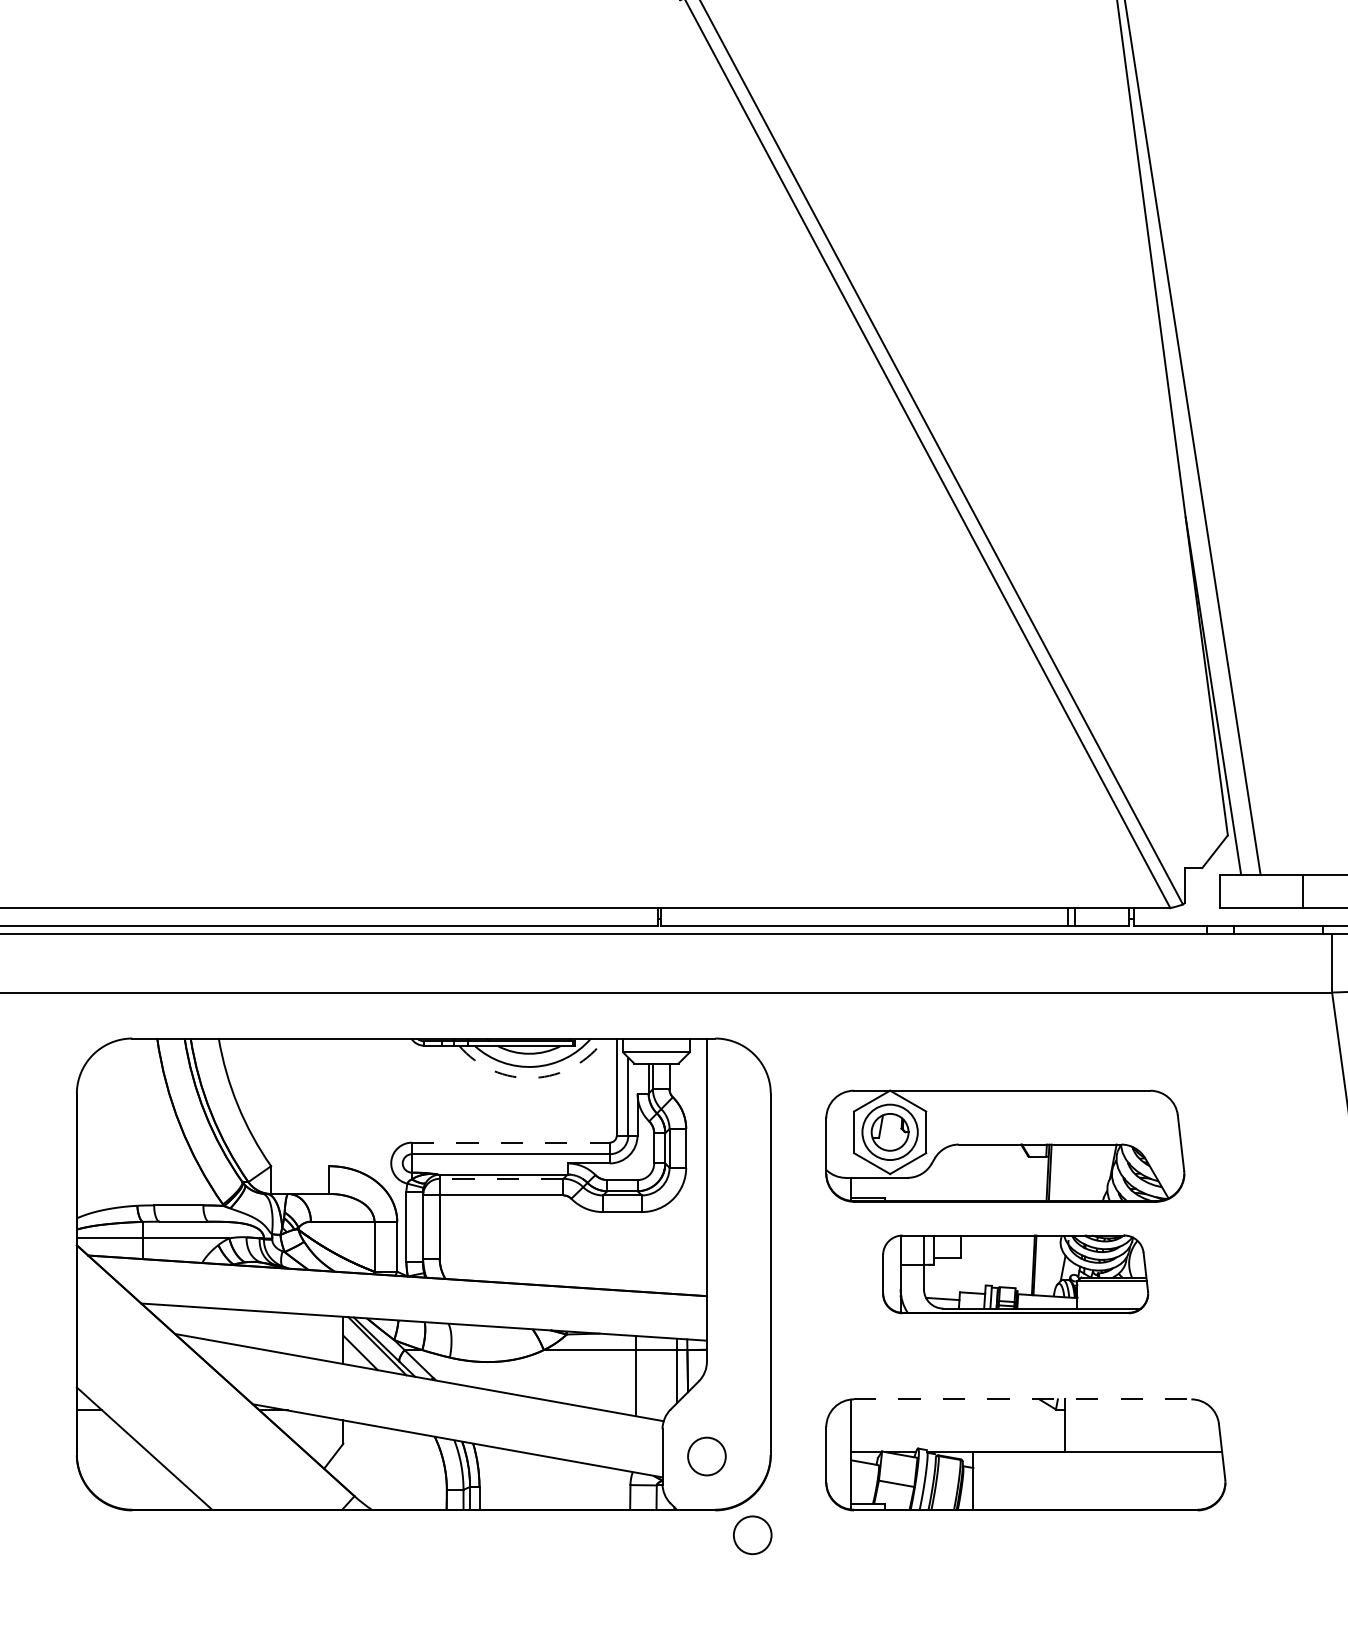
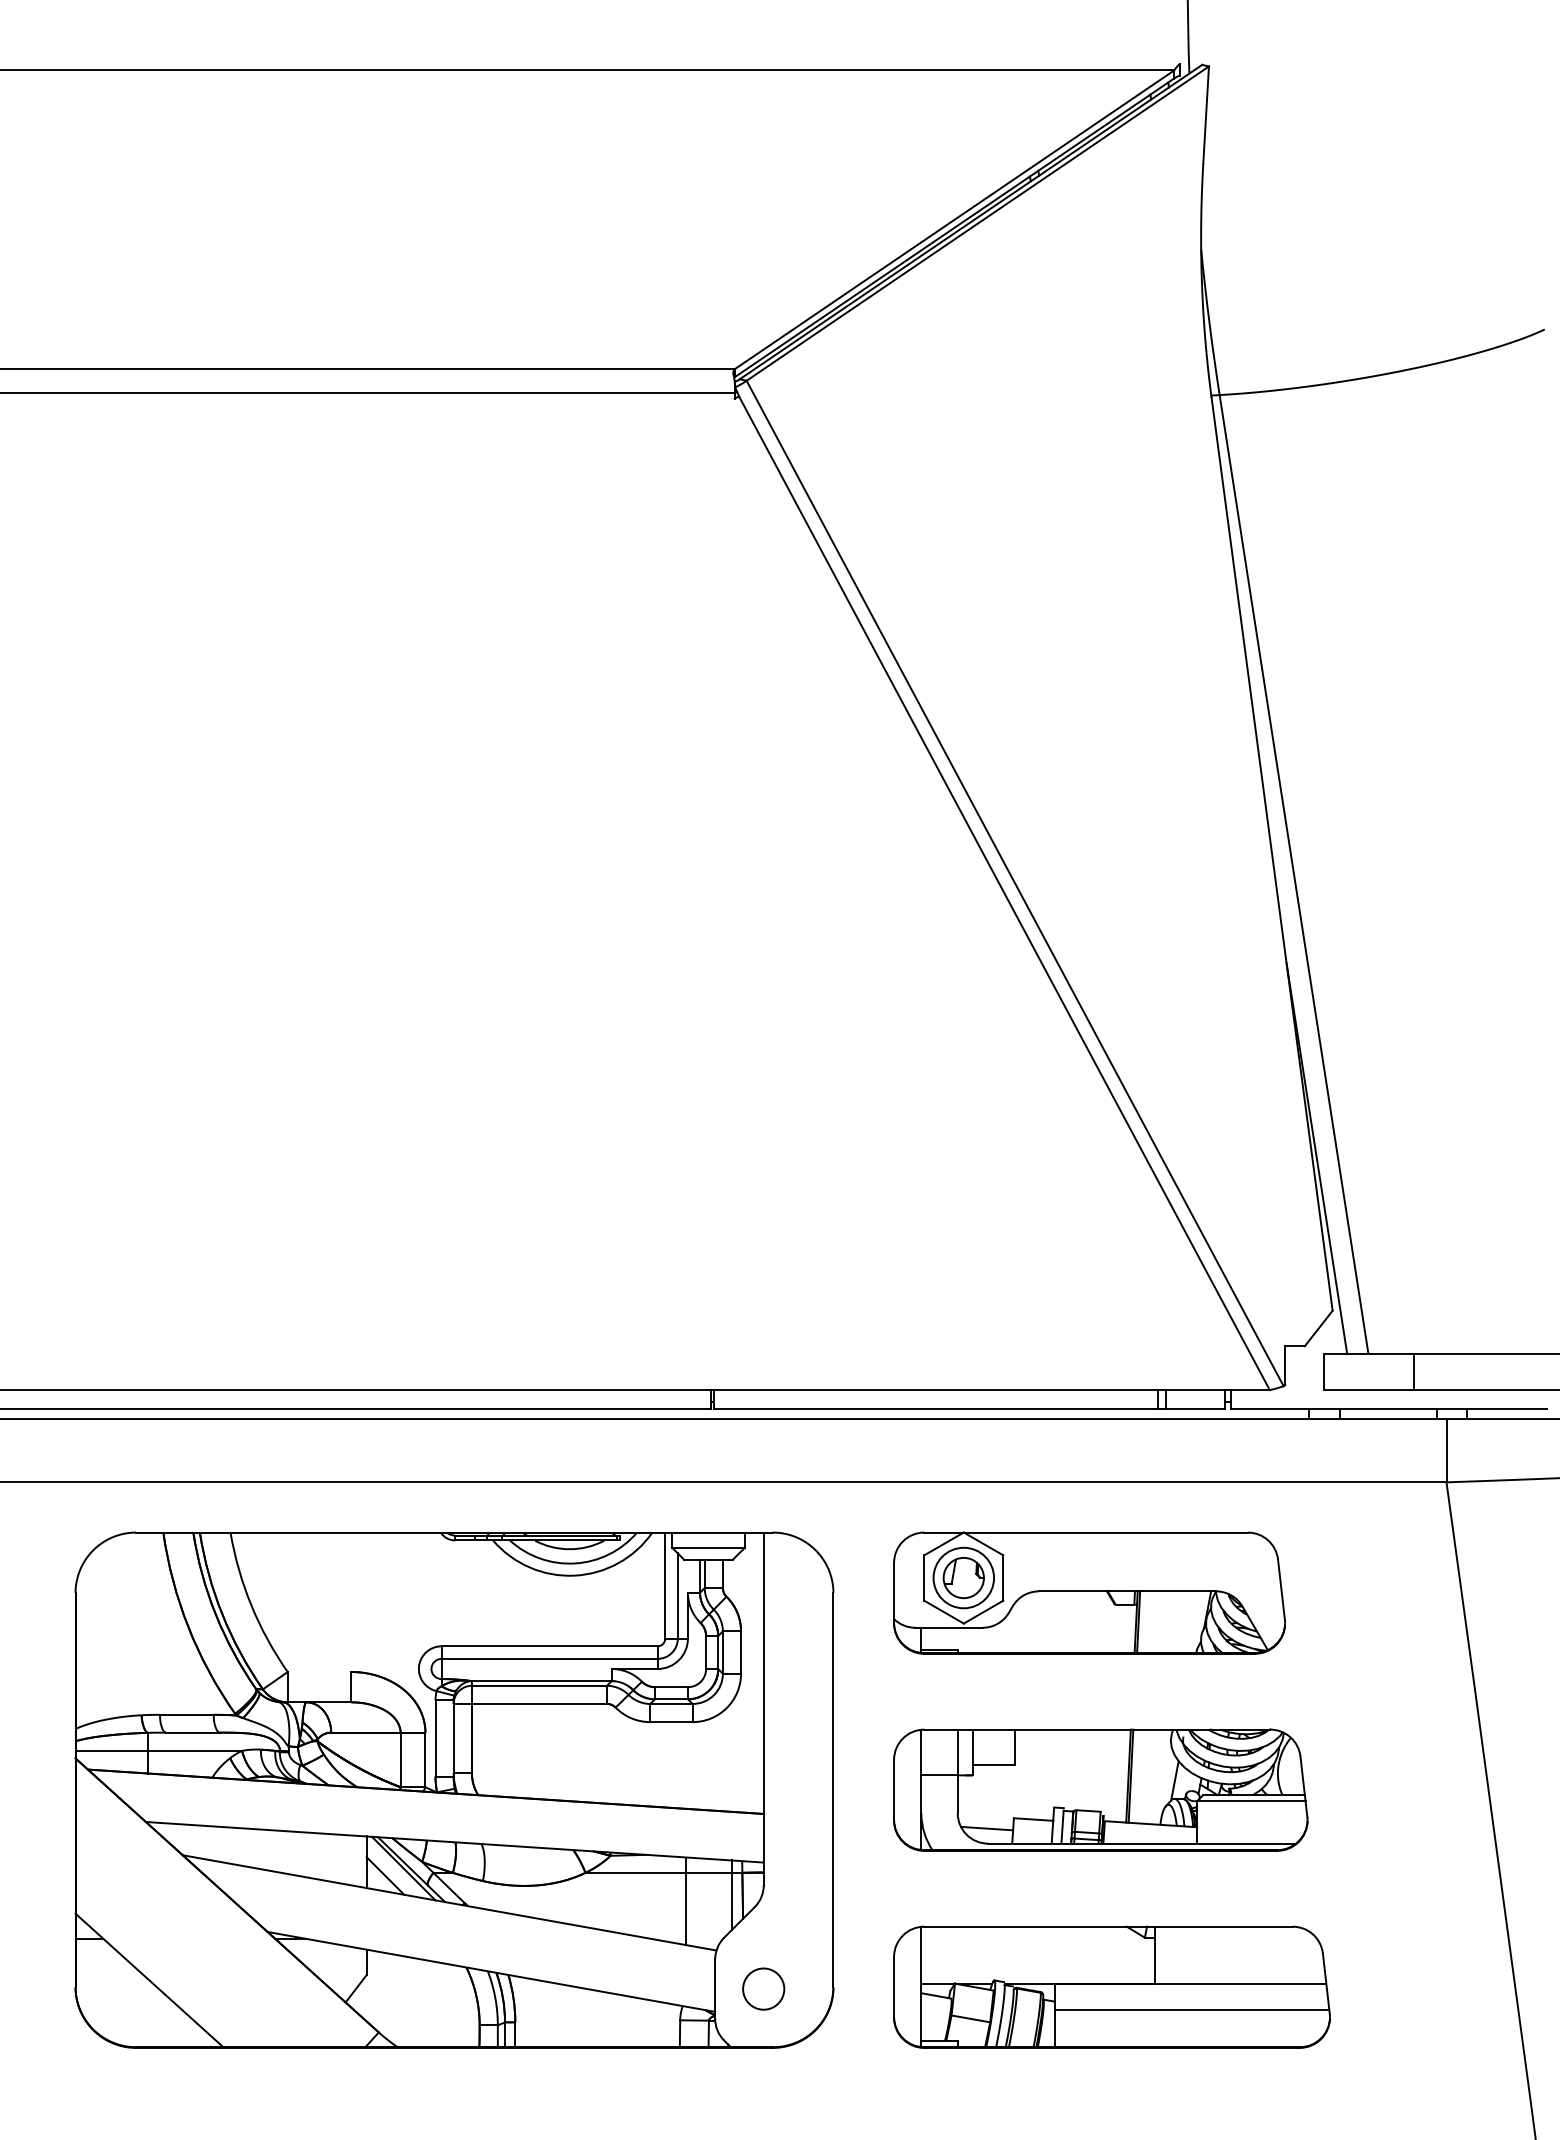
arc: (533, 1077) -> (574, 1575), dashed -> solid
line: (511, 1142) -> (550, 1646), dashed -> solid
part: (1005, 1145) -> (1089, 1592), moved
line: (501, 1178) -> (539, 1685), dashed -> solid
part: (1015, 1273) -> (1100, 1789), size x1.43
line: (1023, 1399) -> (1109, 1926), dashed -> solid
line: (1098, 1476) -> (1191, 2010), added
circle: (752, 1534) -> (813, 2074), removed

